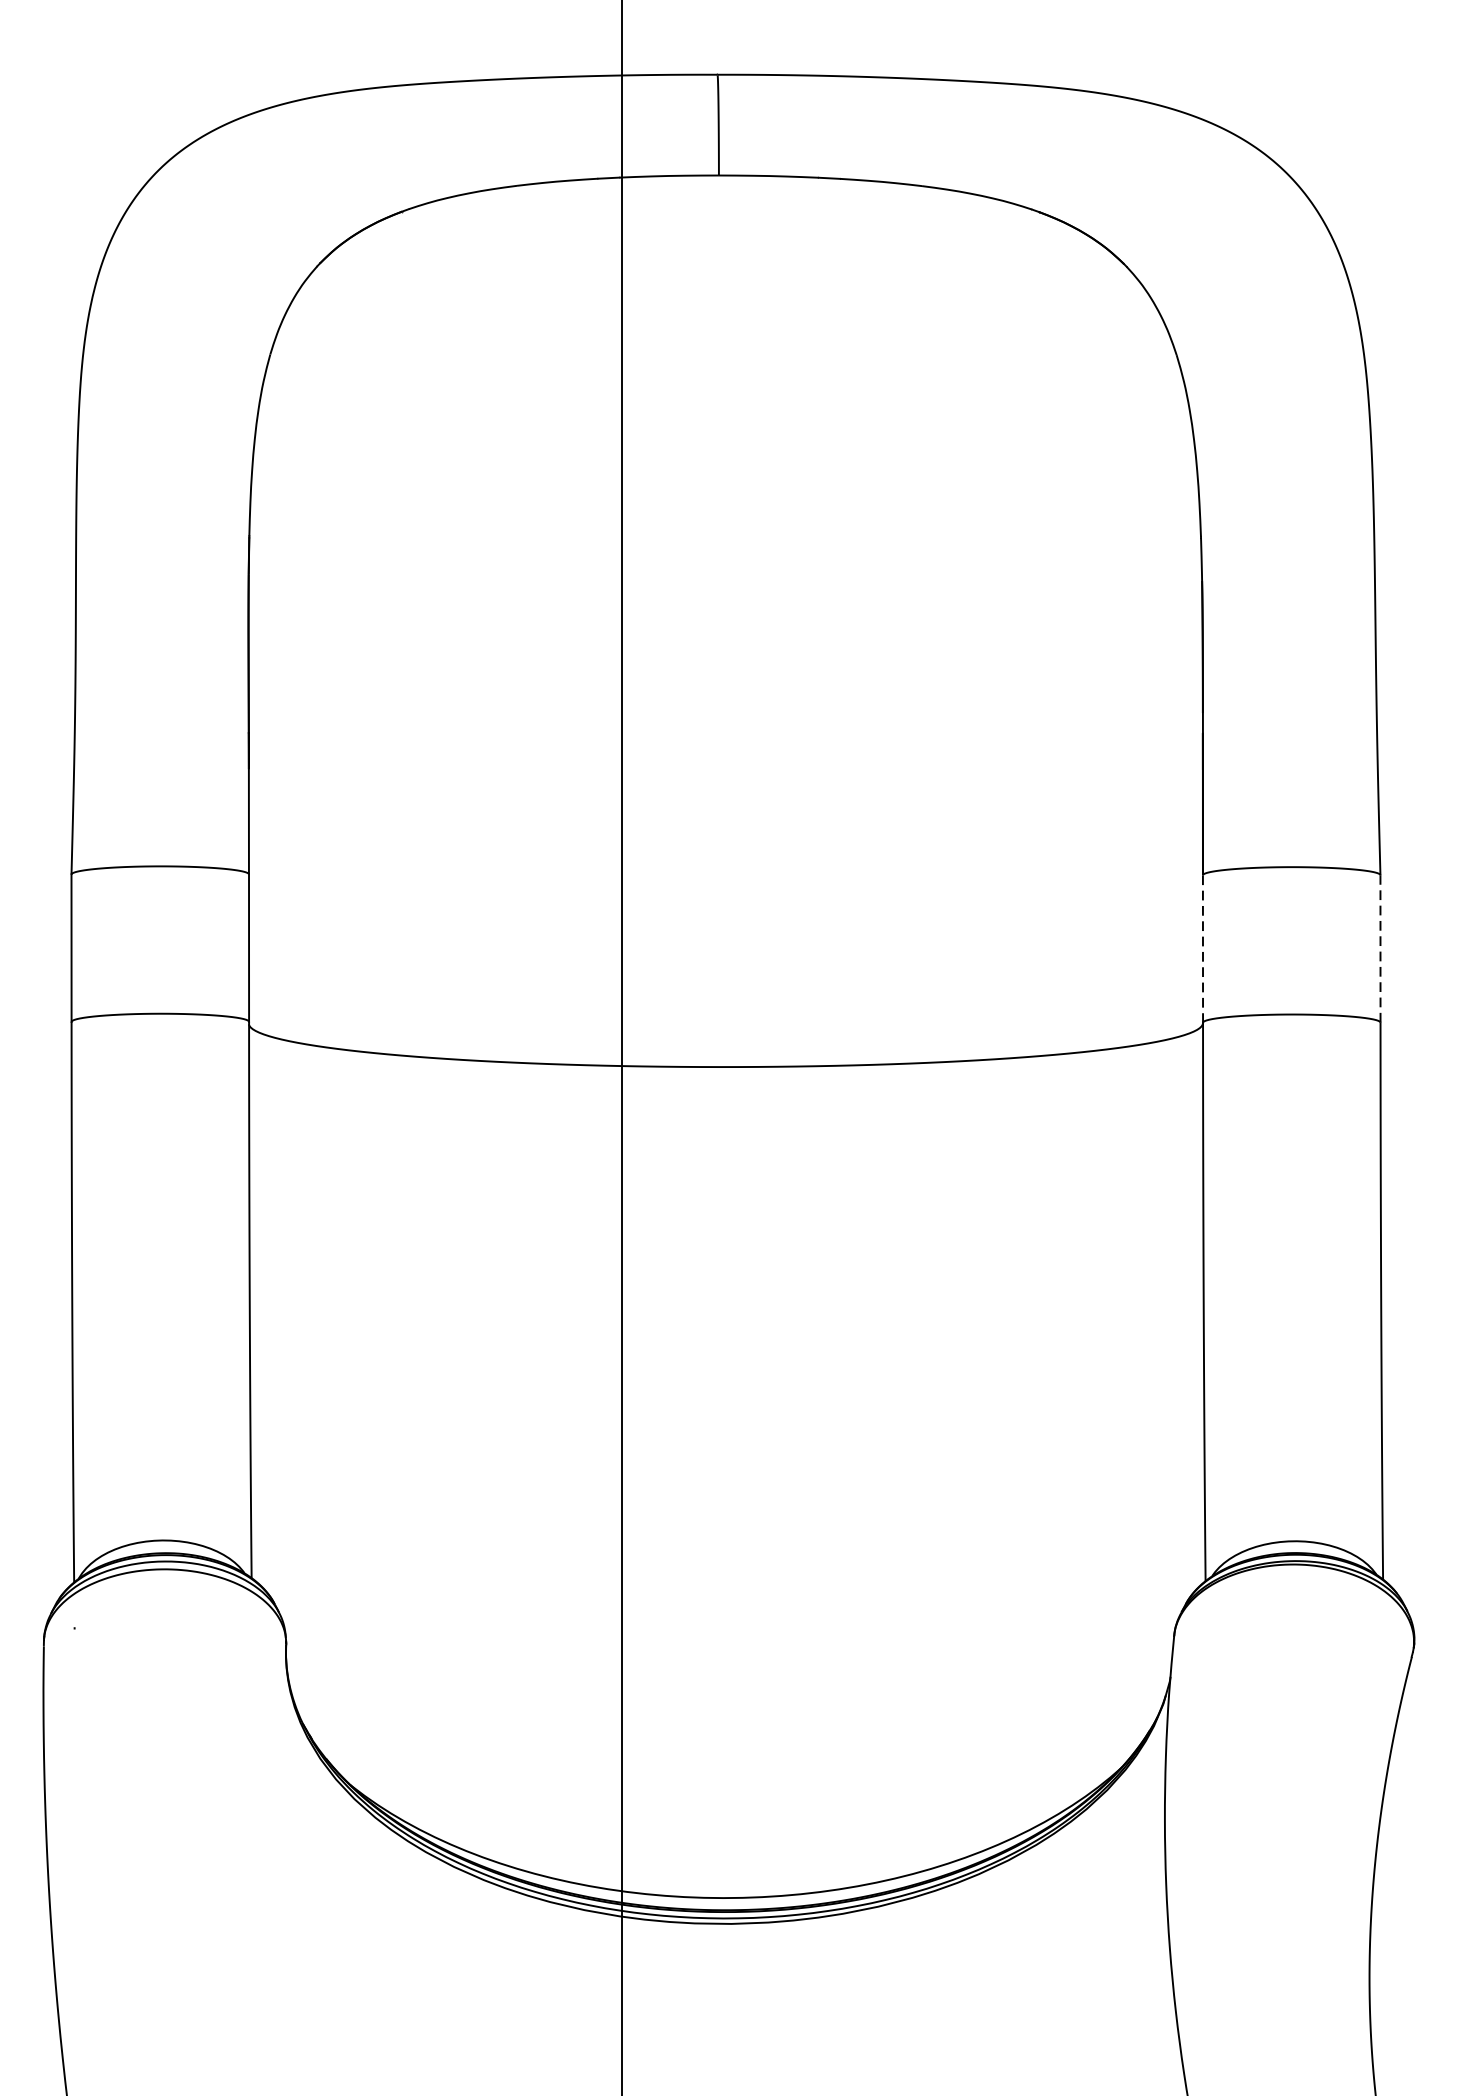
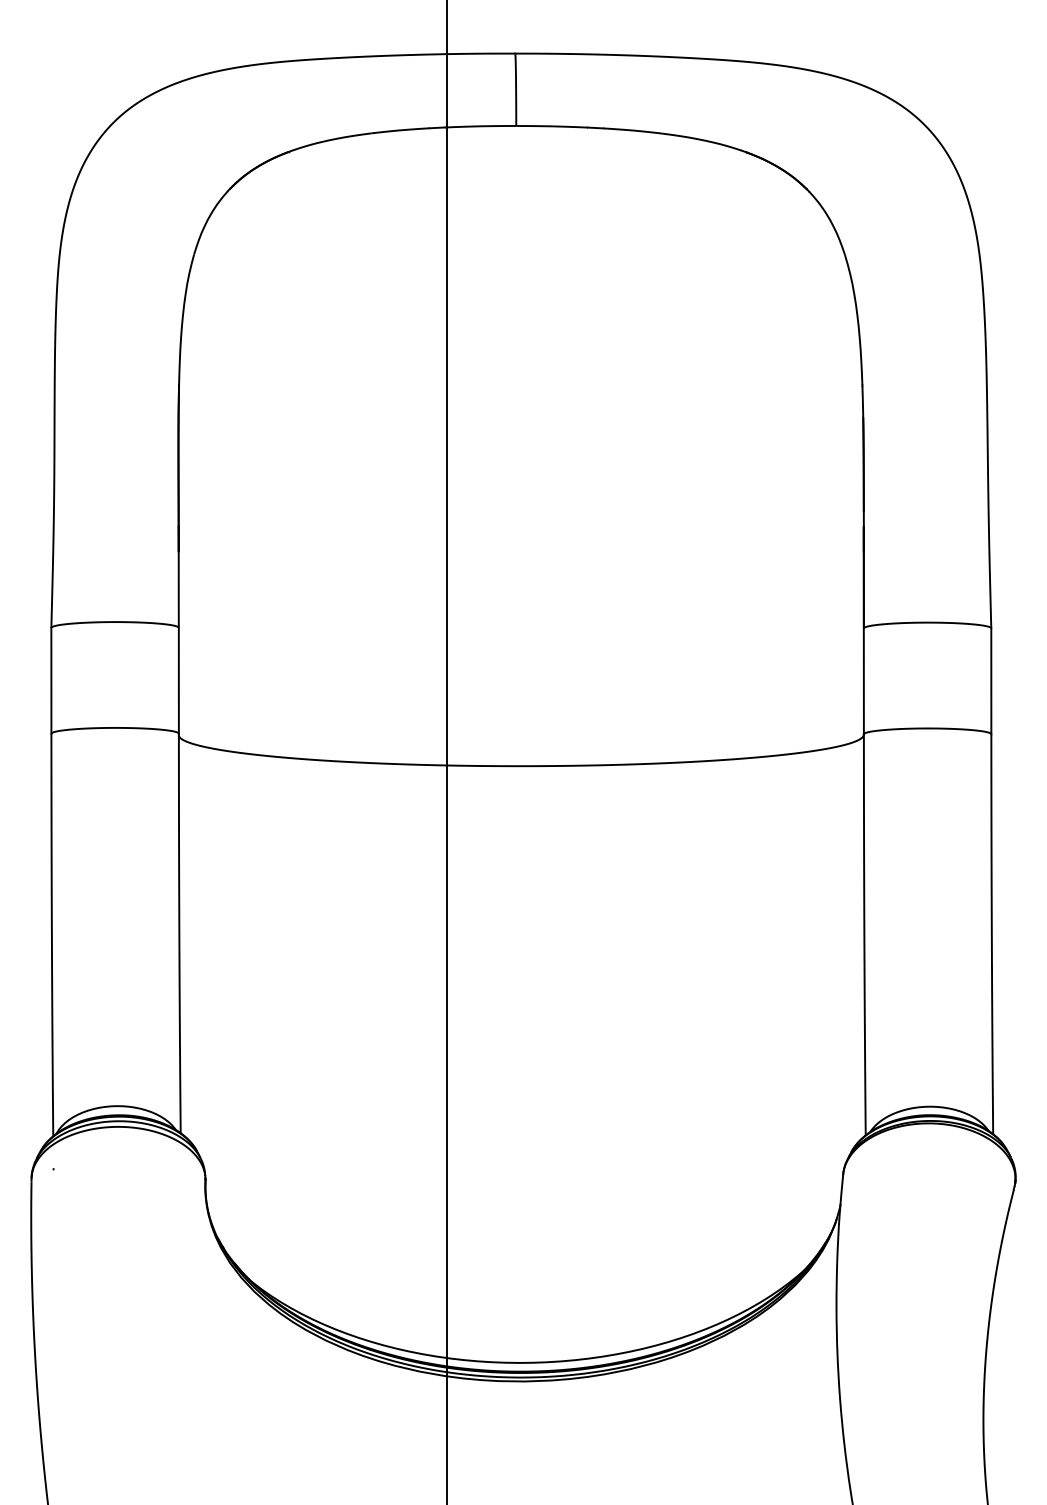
line: (1202, 949) -> (863, 681), dashed -> solid
line: (1380, 949) -> (991, 681), dashed -> solid

